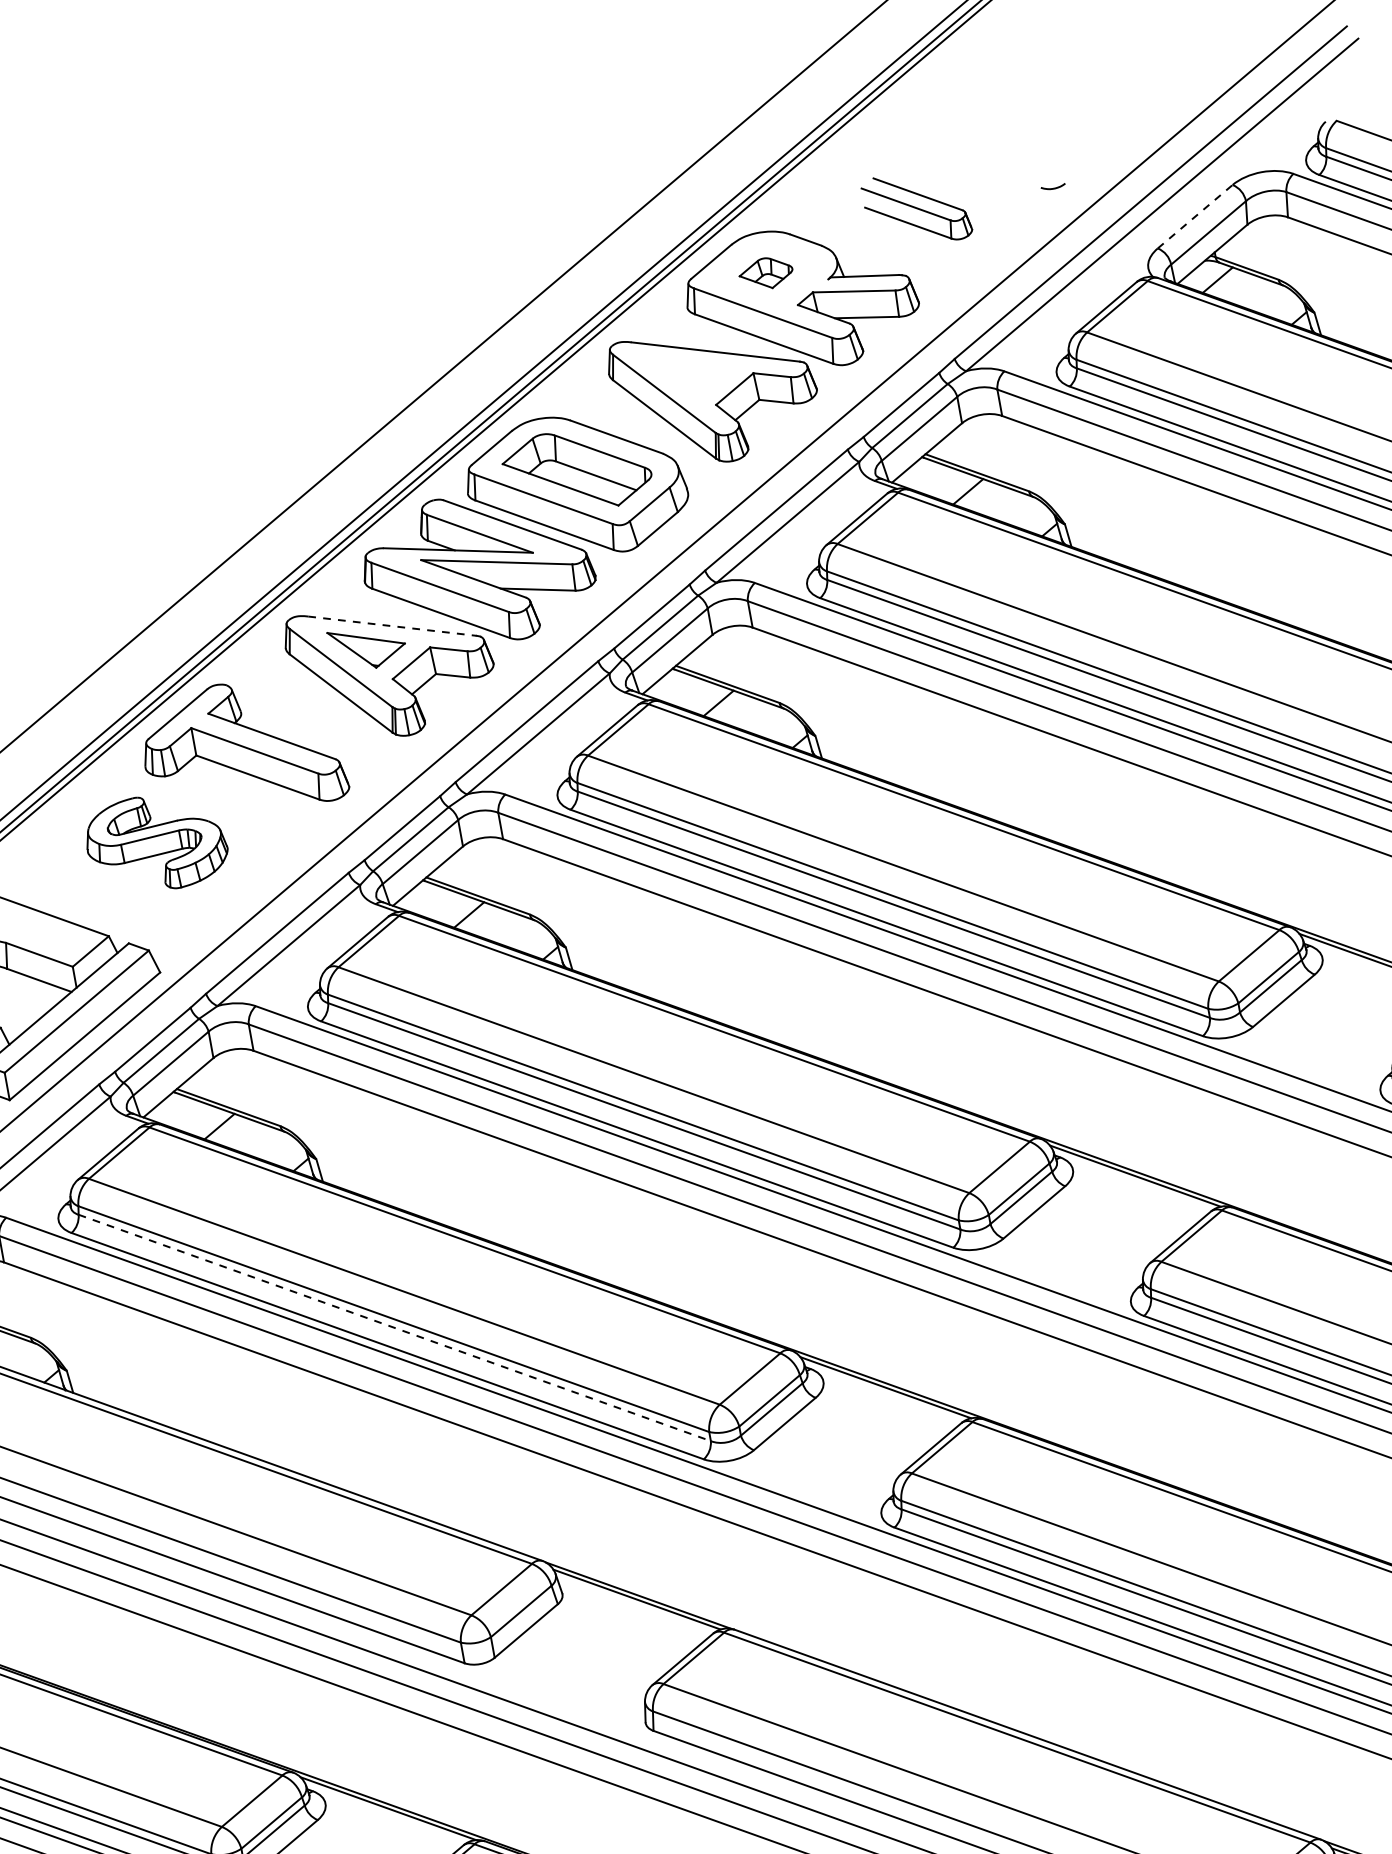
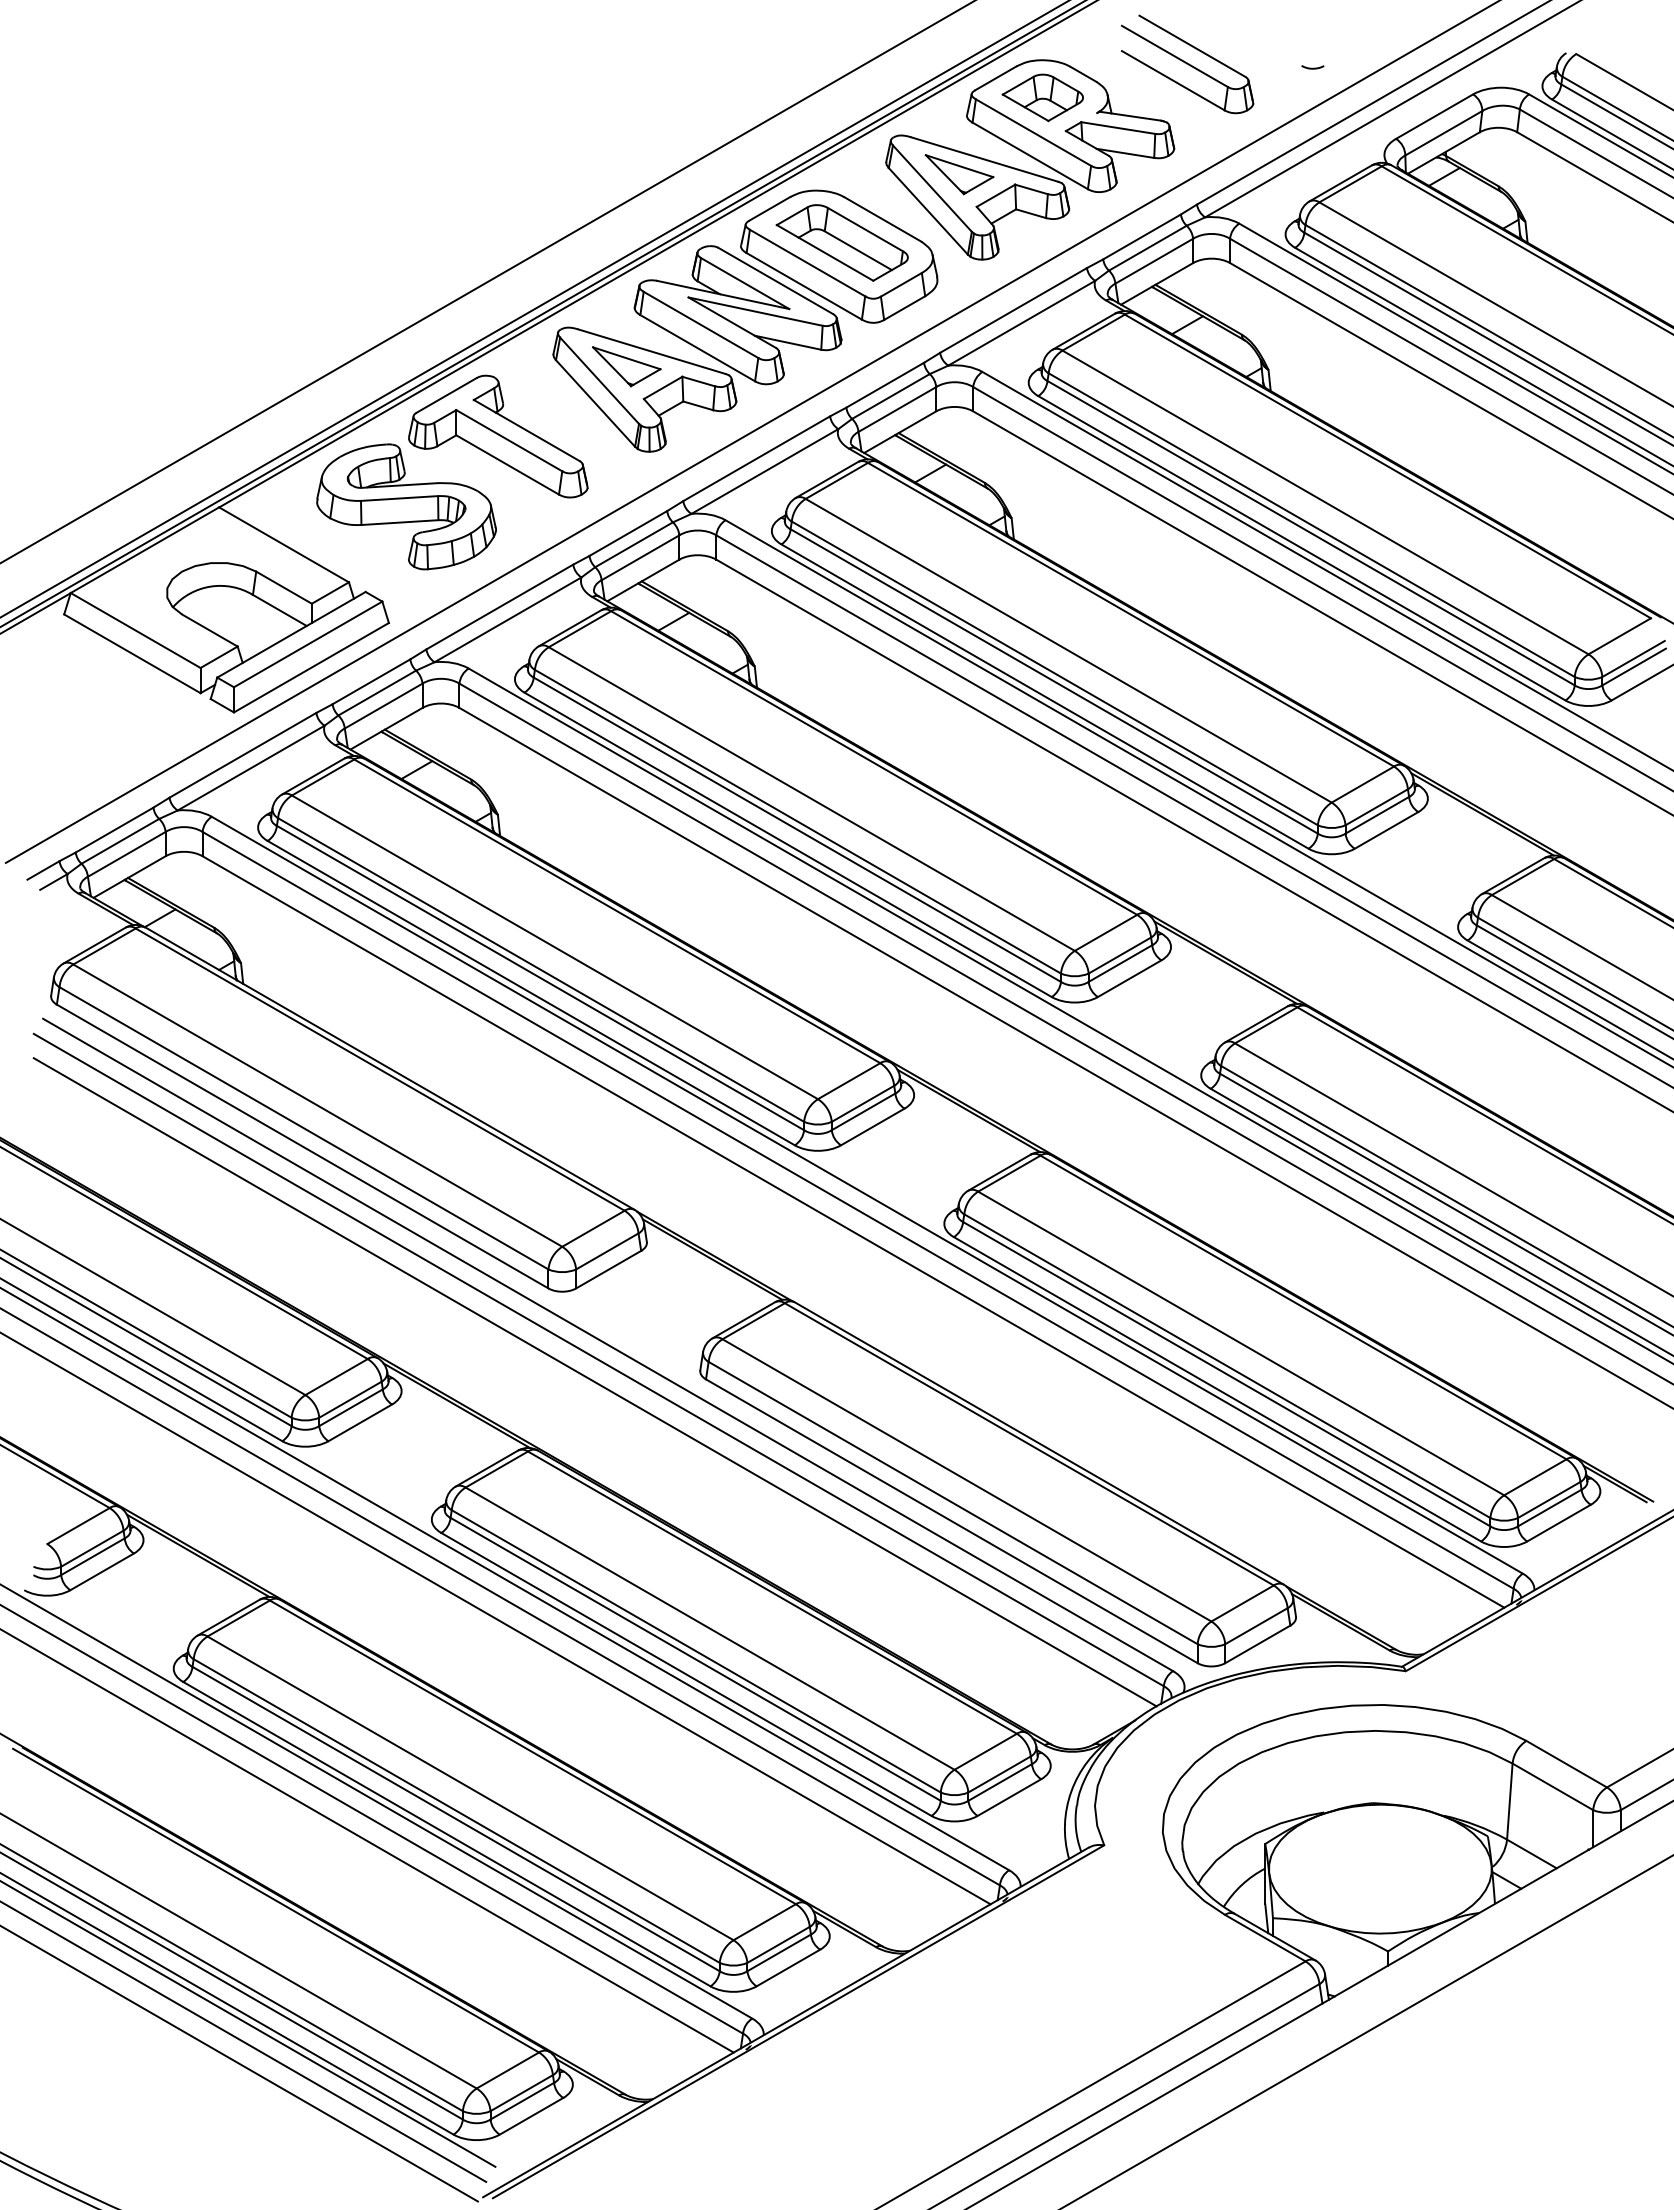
part: (916, 208) -> (1187, 64), size x1.43
line: (1195, 216) -> (1434, 116), dashed -> solid
part: (765, 273) -> (1042, 97), size x1.67
part: (691, 373) -> (959, 174), added
line: (392, 625) -> (652, 351), dashed -> solid
part: (156, 842) -> (406, 506), size x1.43
line: (394, 1328) -> (540, 978), dashed -> solid

